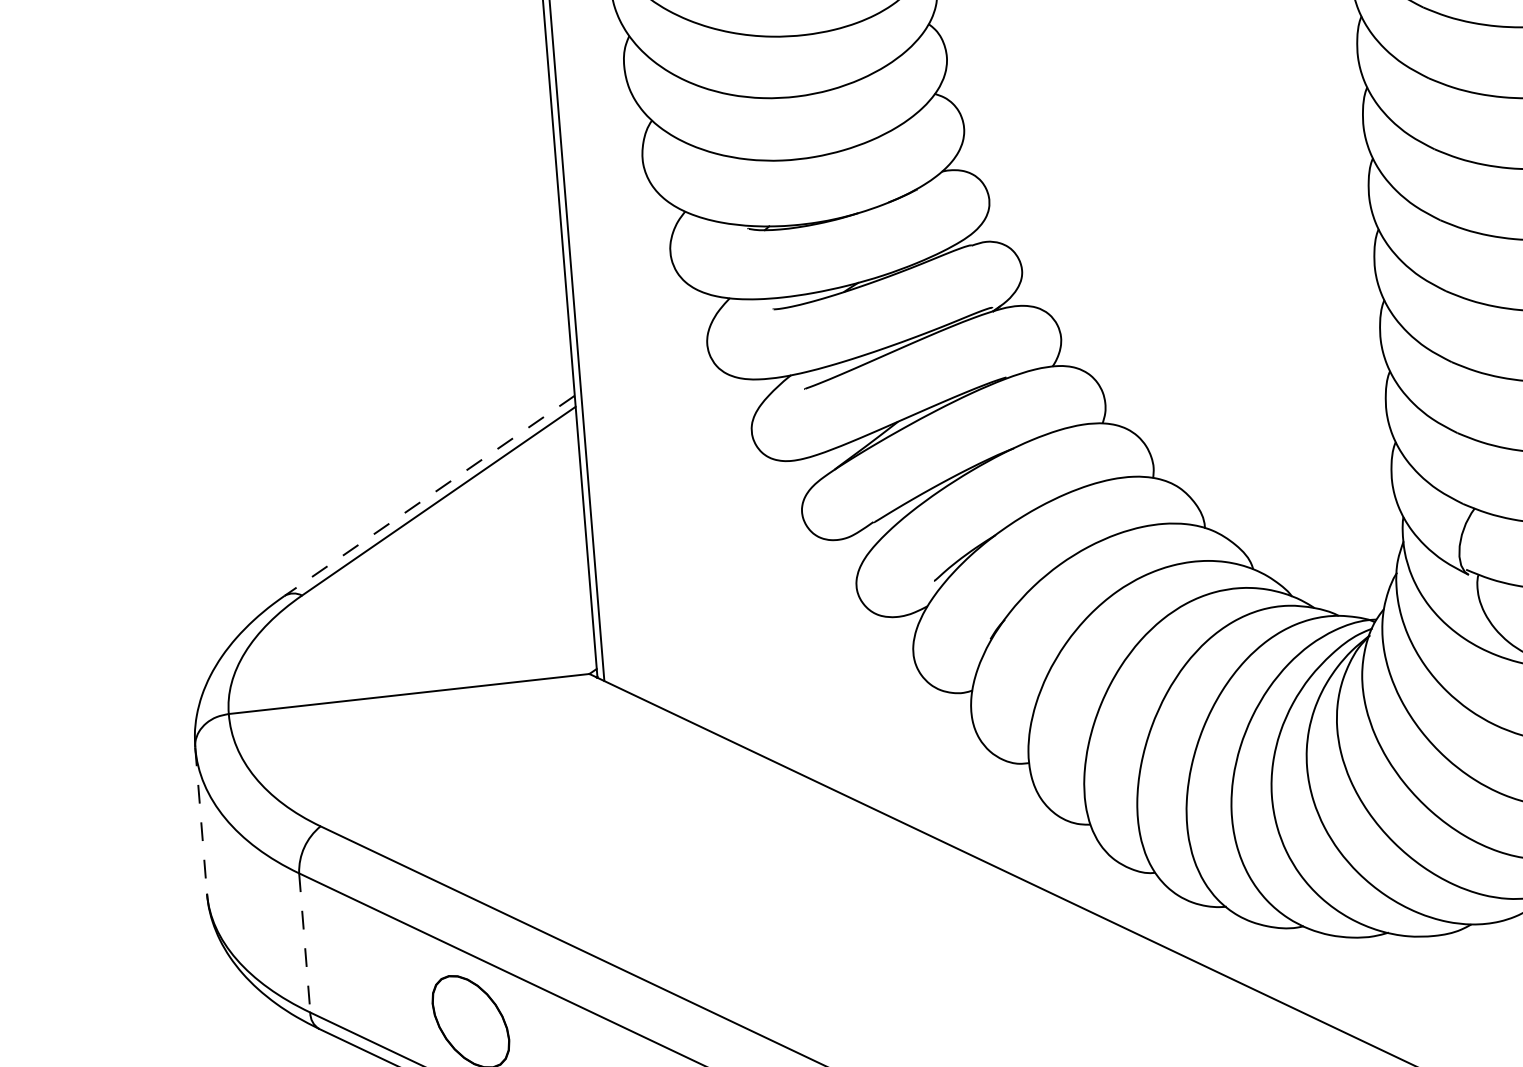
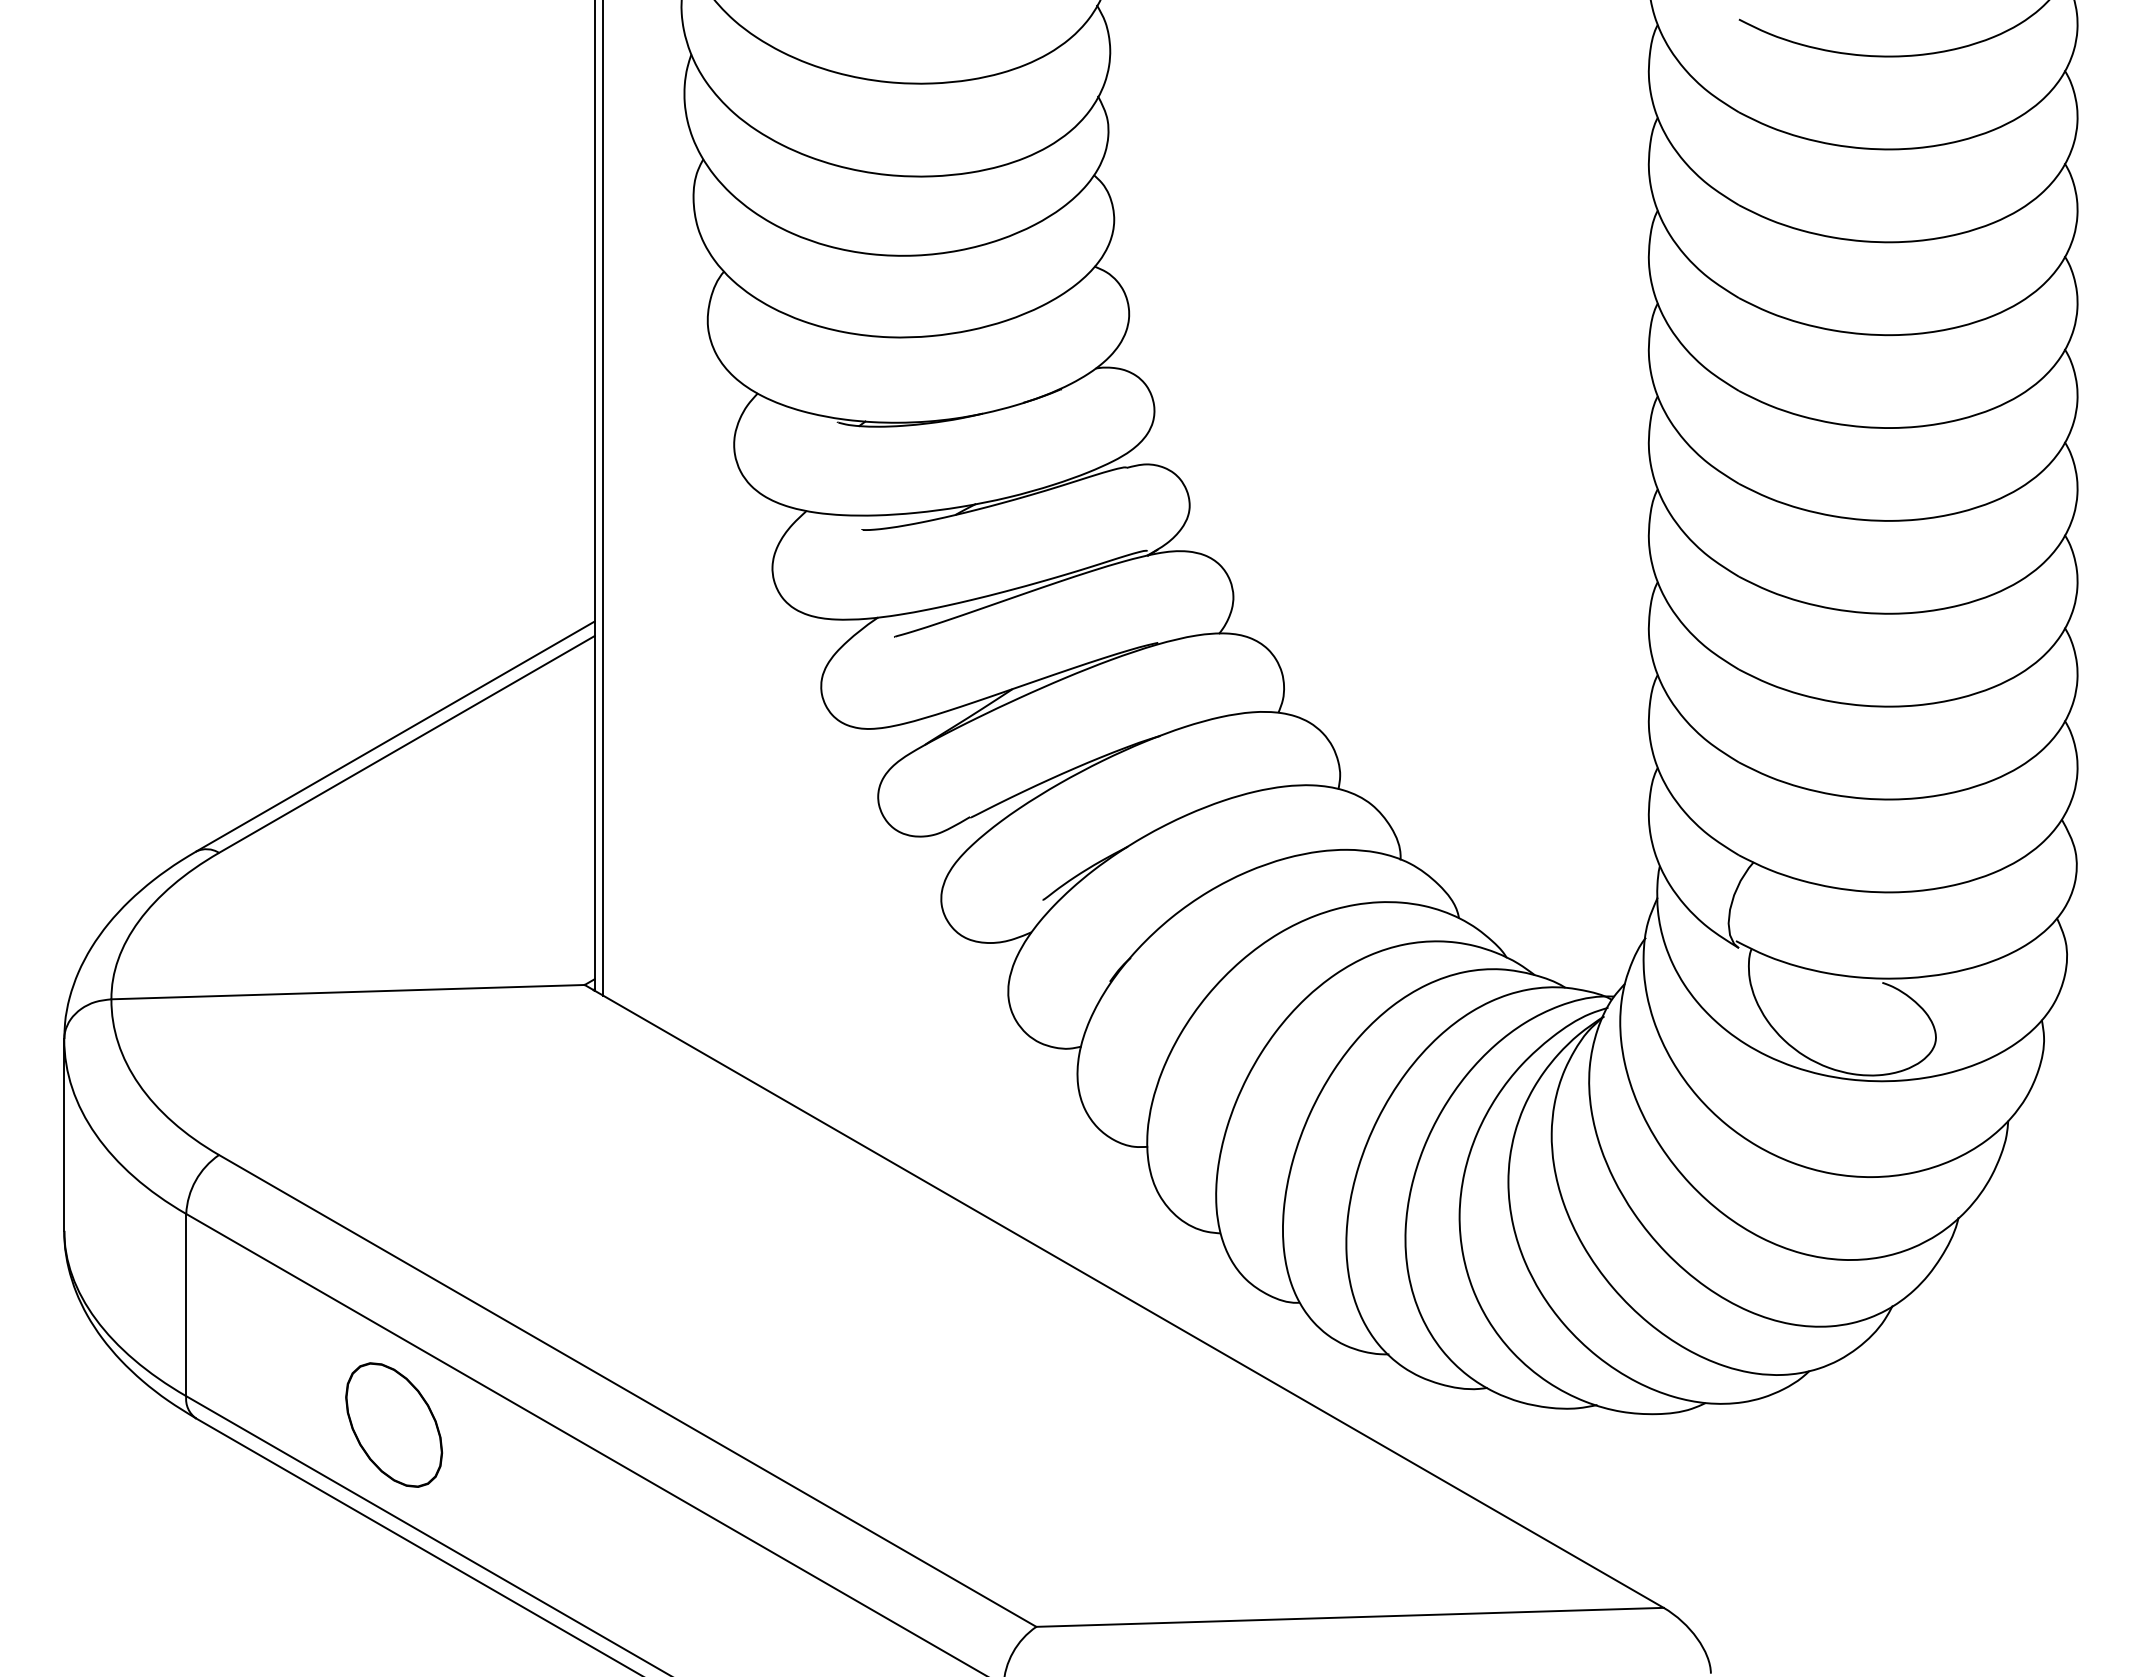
line: (429, 495) -> (395, 736), dashed -> solid
line: (201, 820) -> (64, 1135), dashed -> solid
line: (304, 943) -> (186, 1305), dashed -> solid

